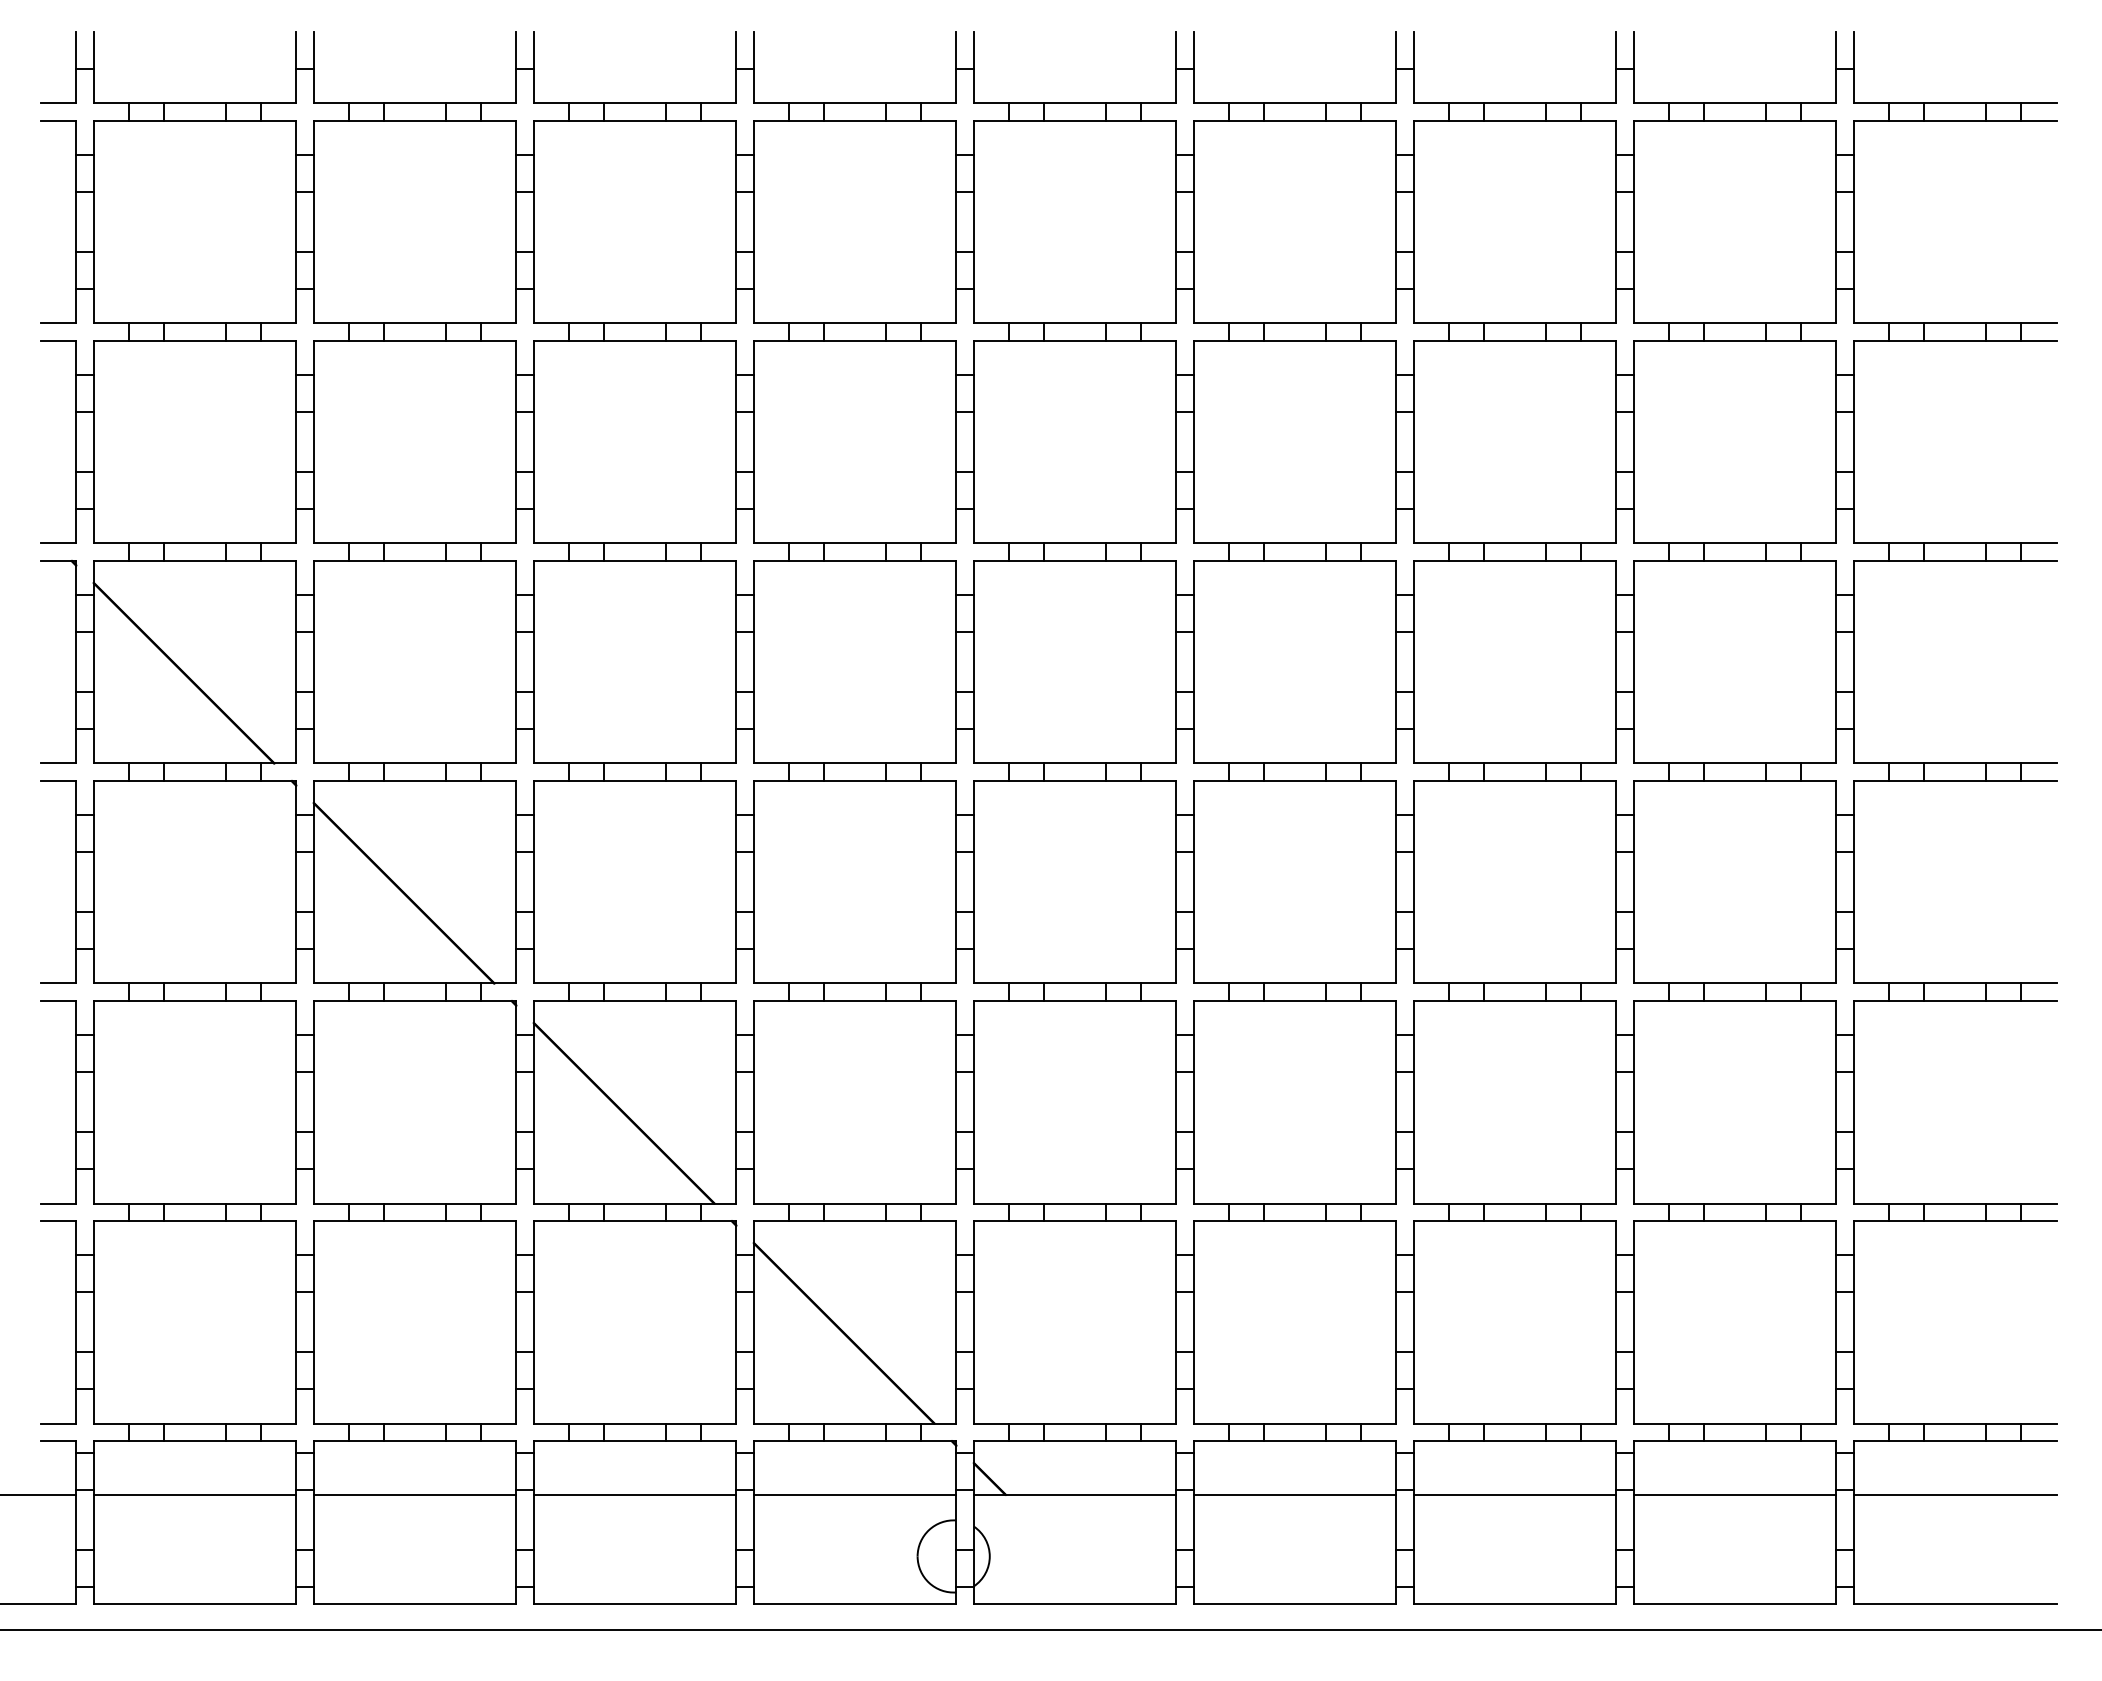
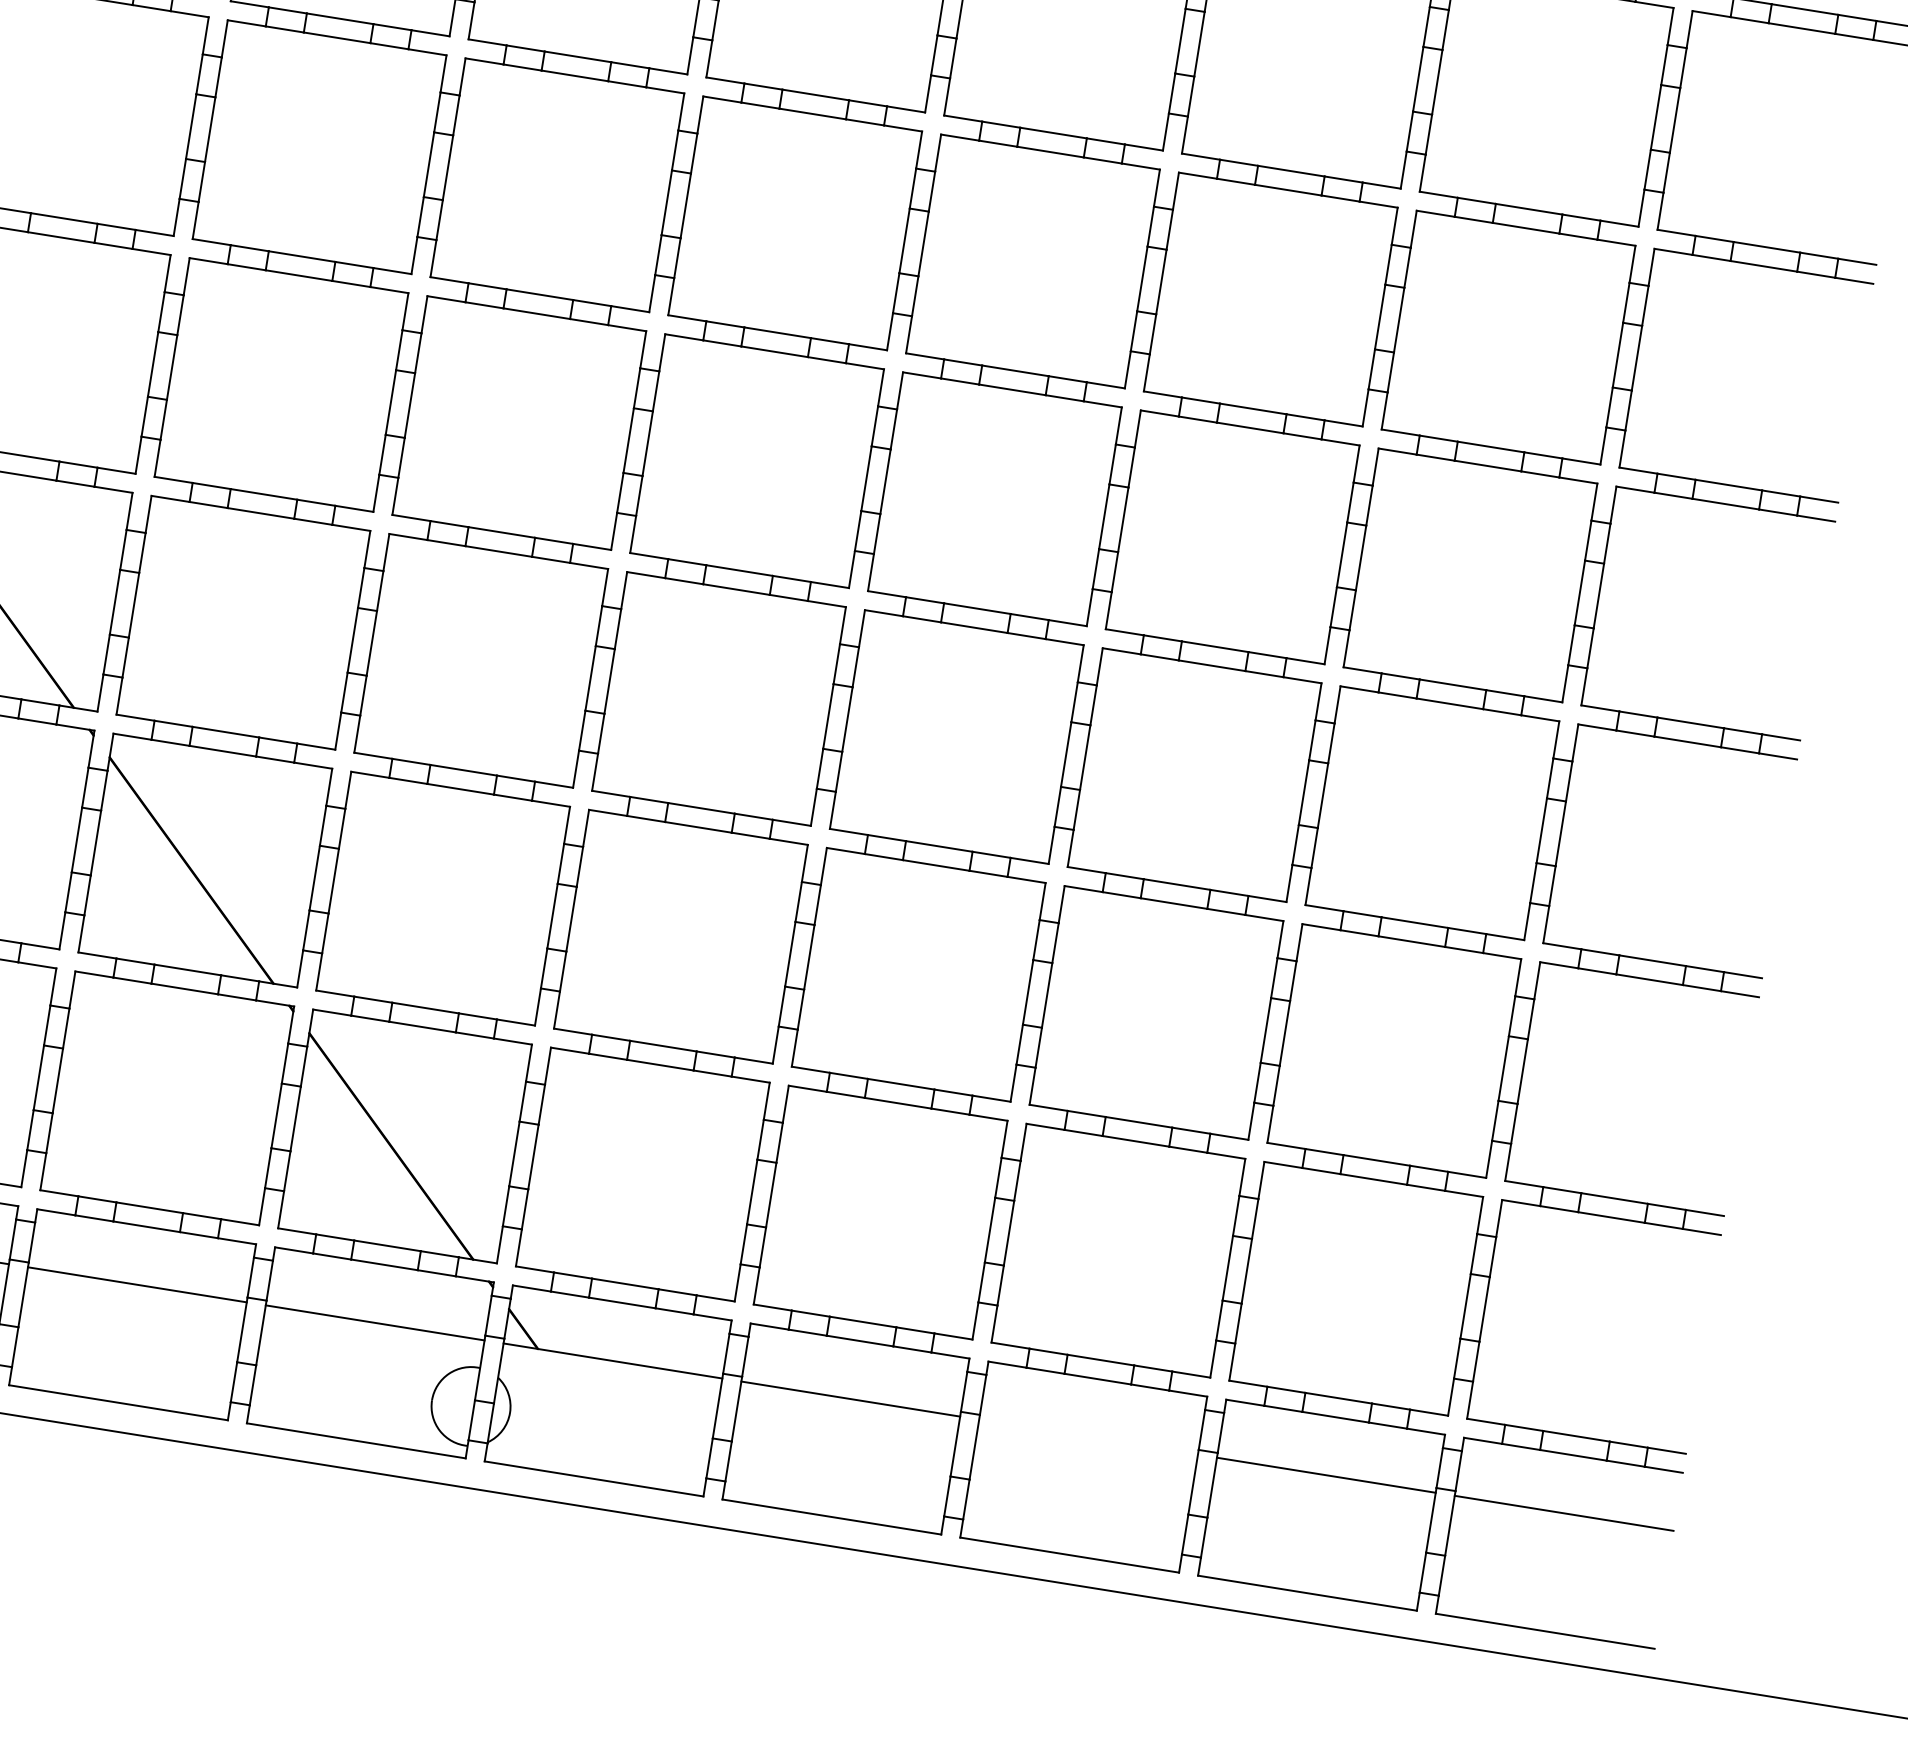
line: (1515, 1494) -> (1088, 1436), removed

